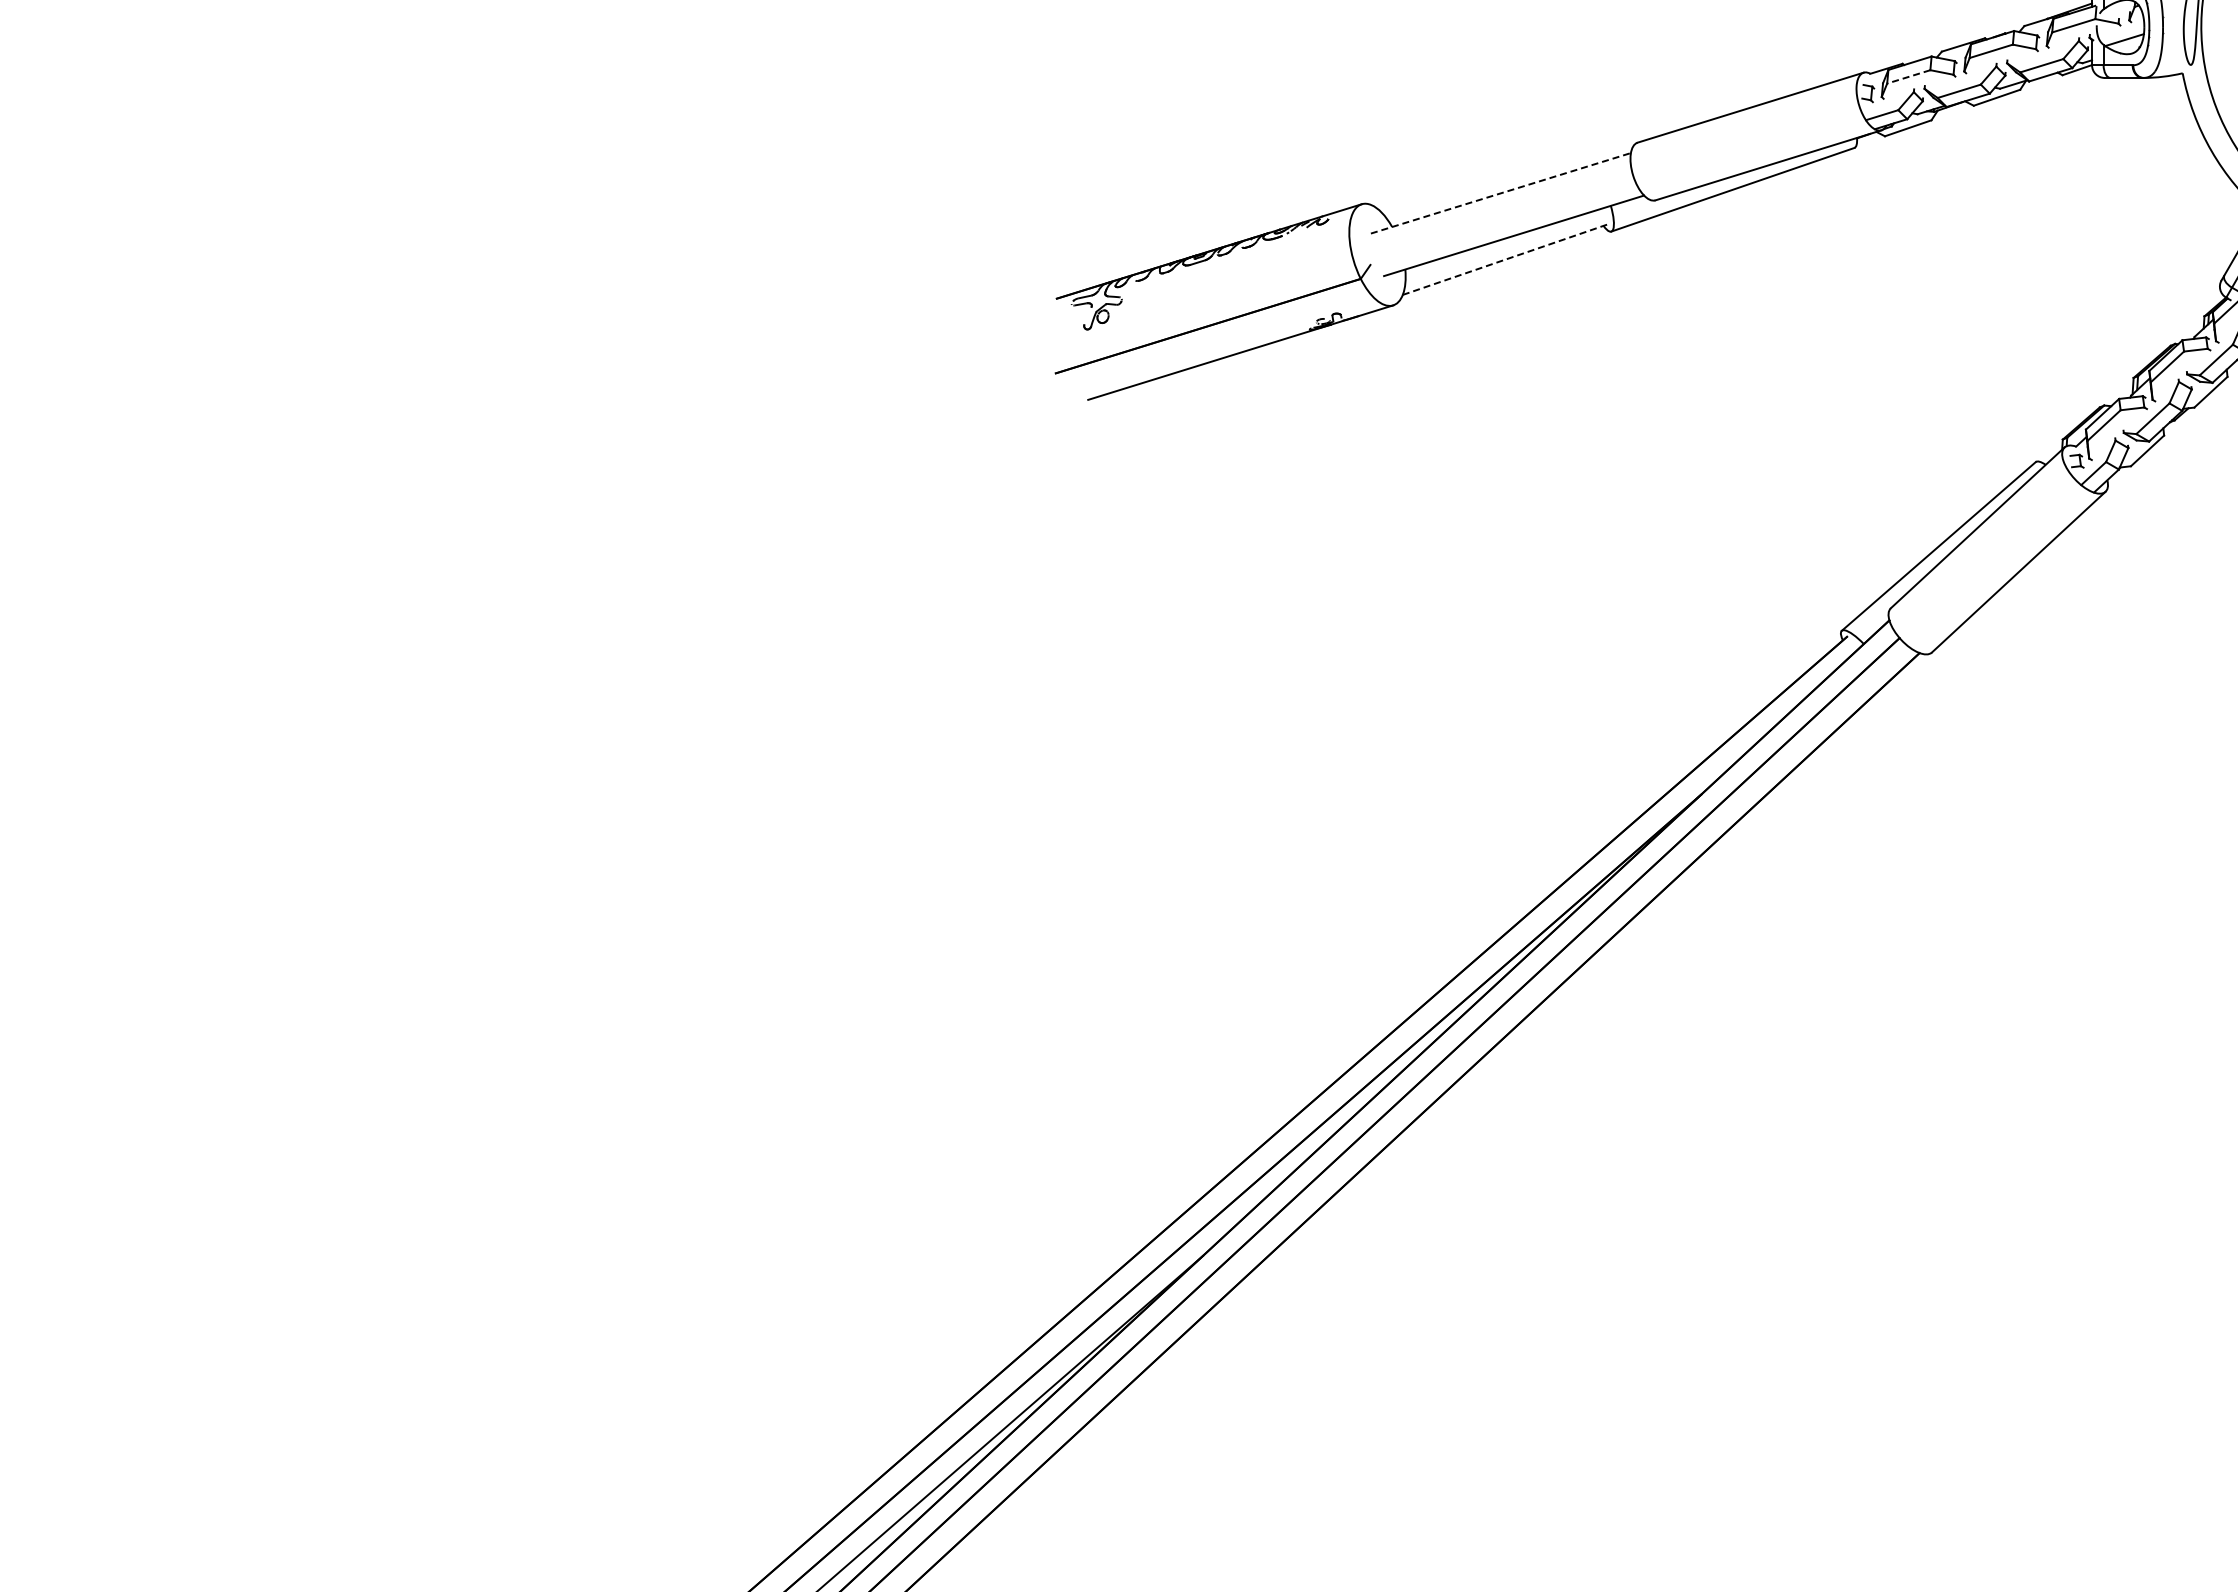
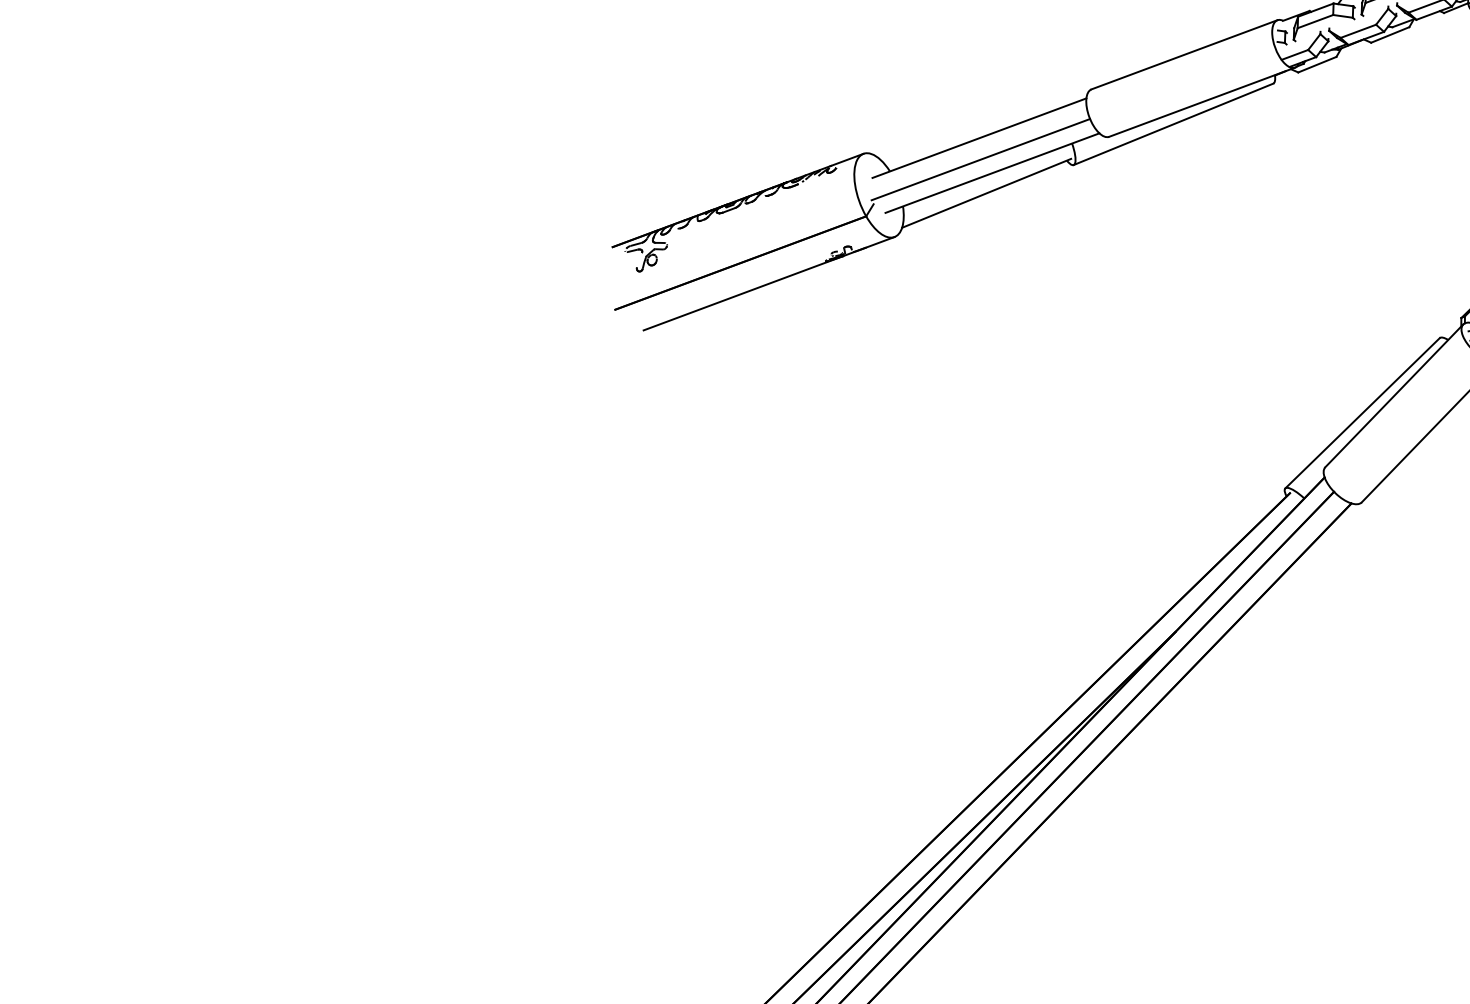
line: (1908, 76) -> (1315, 21), dashed -> solid
line: (1501, 193) -> (979, 138), dashed -> solid
line: (1500, 218) -> (980, 159), added
line: (1505, 259) -> (986, 193), dashed -> solid

